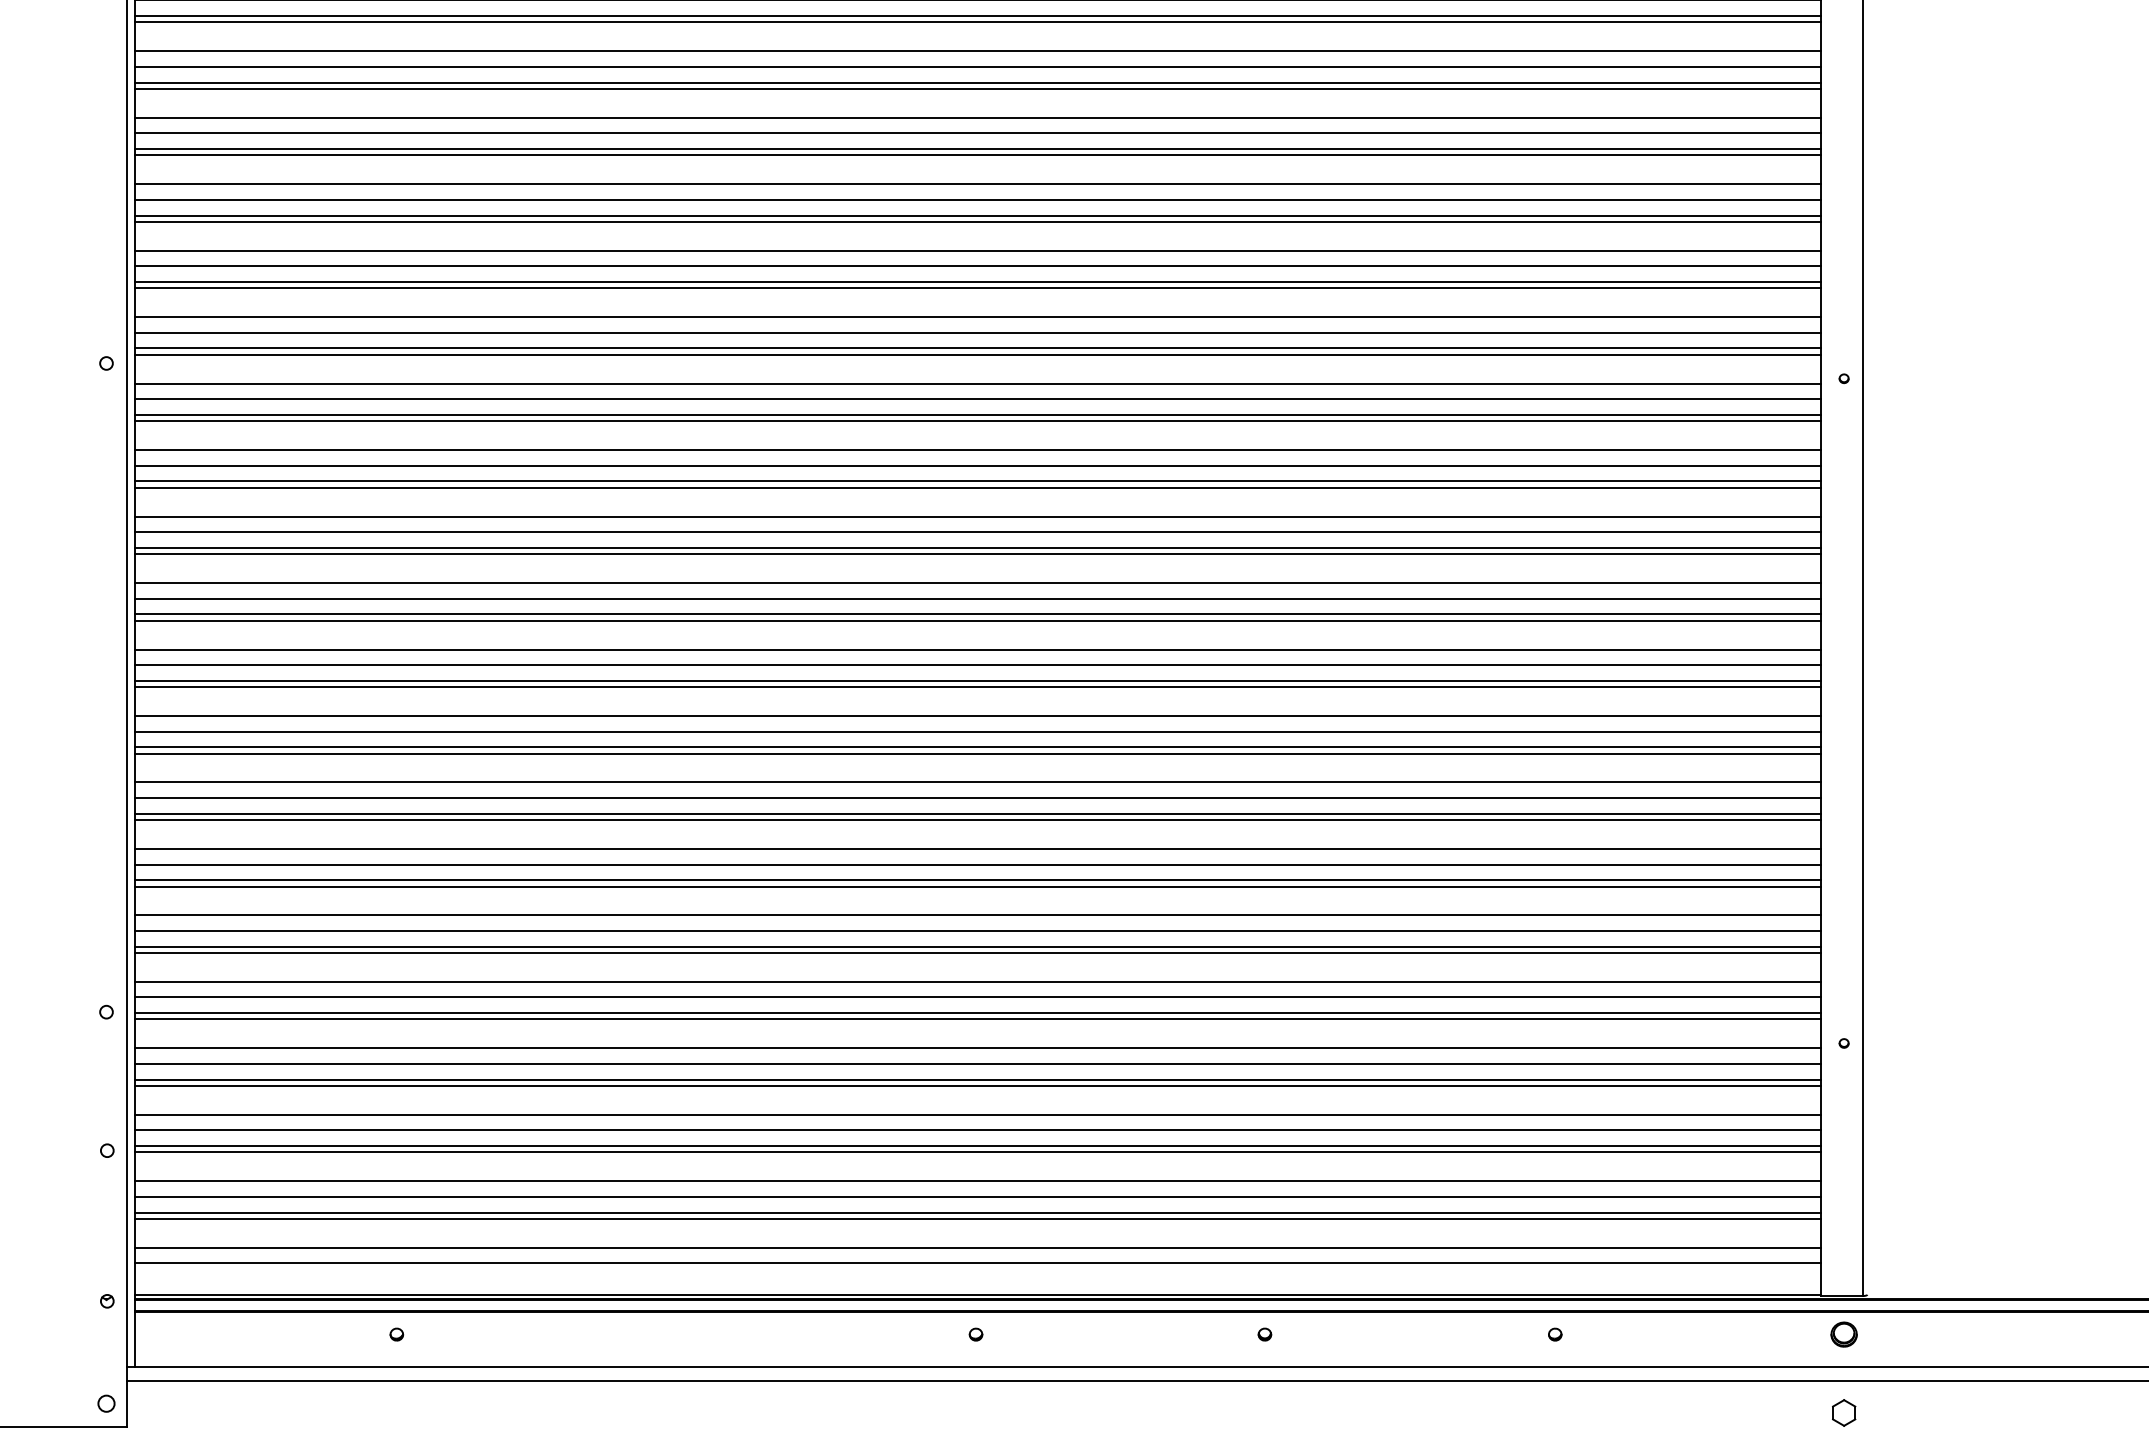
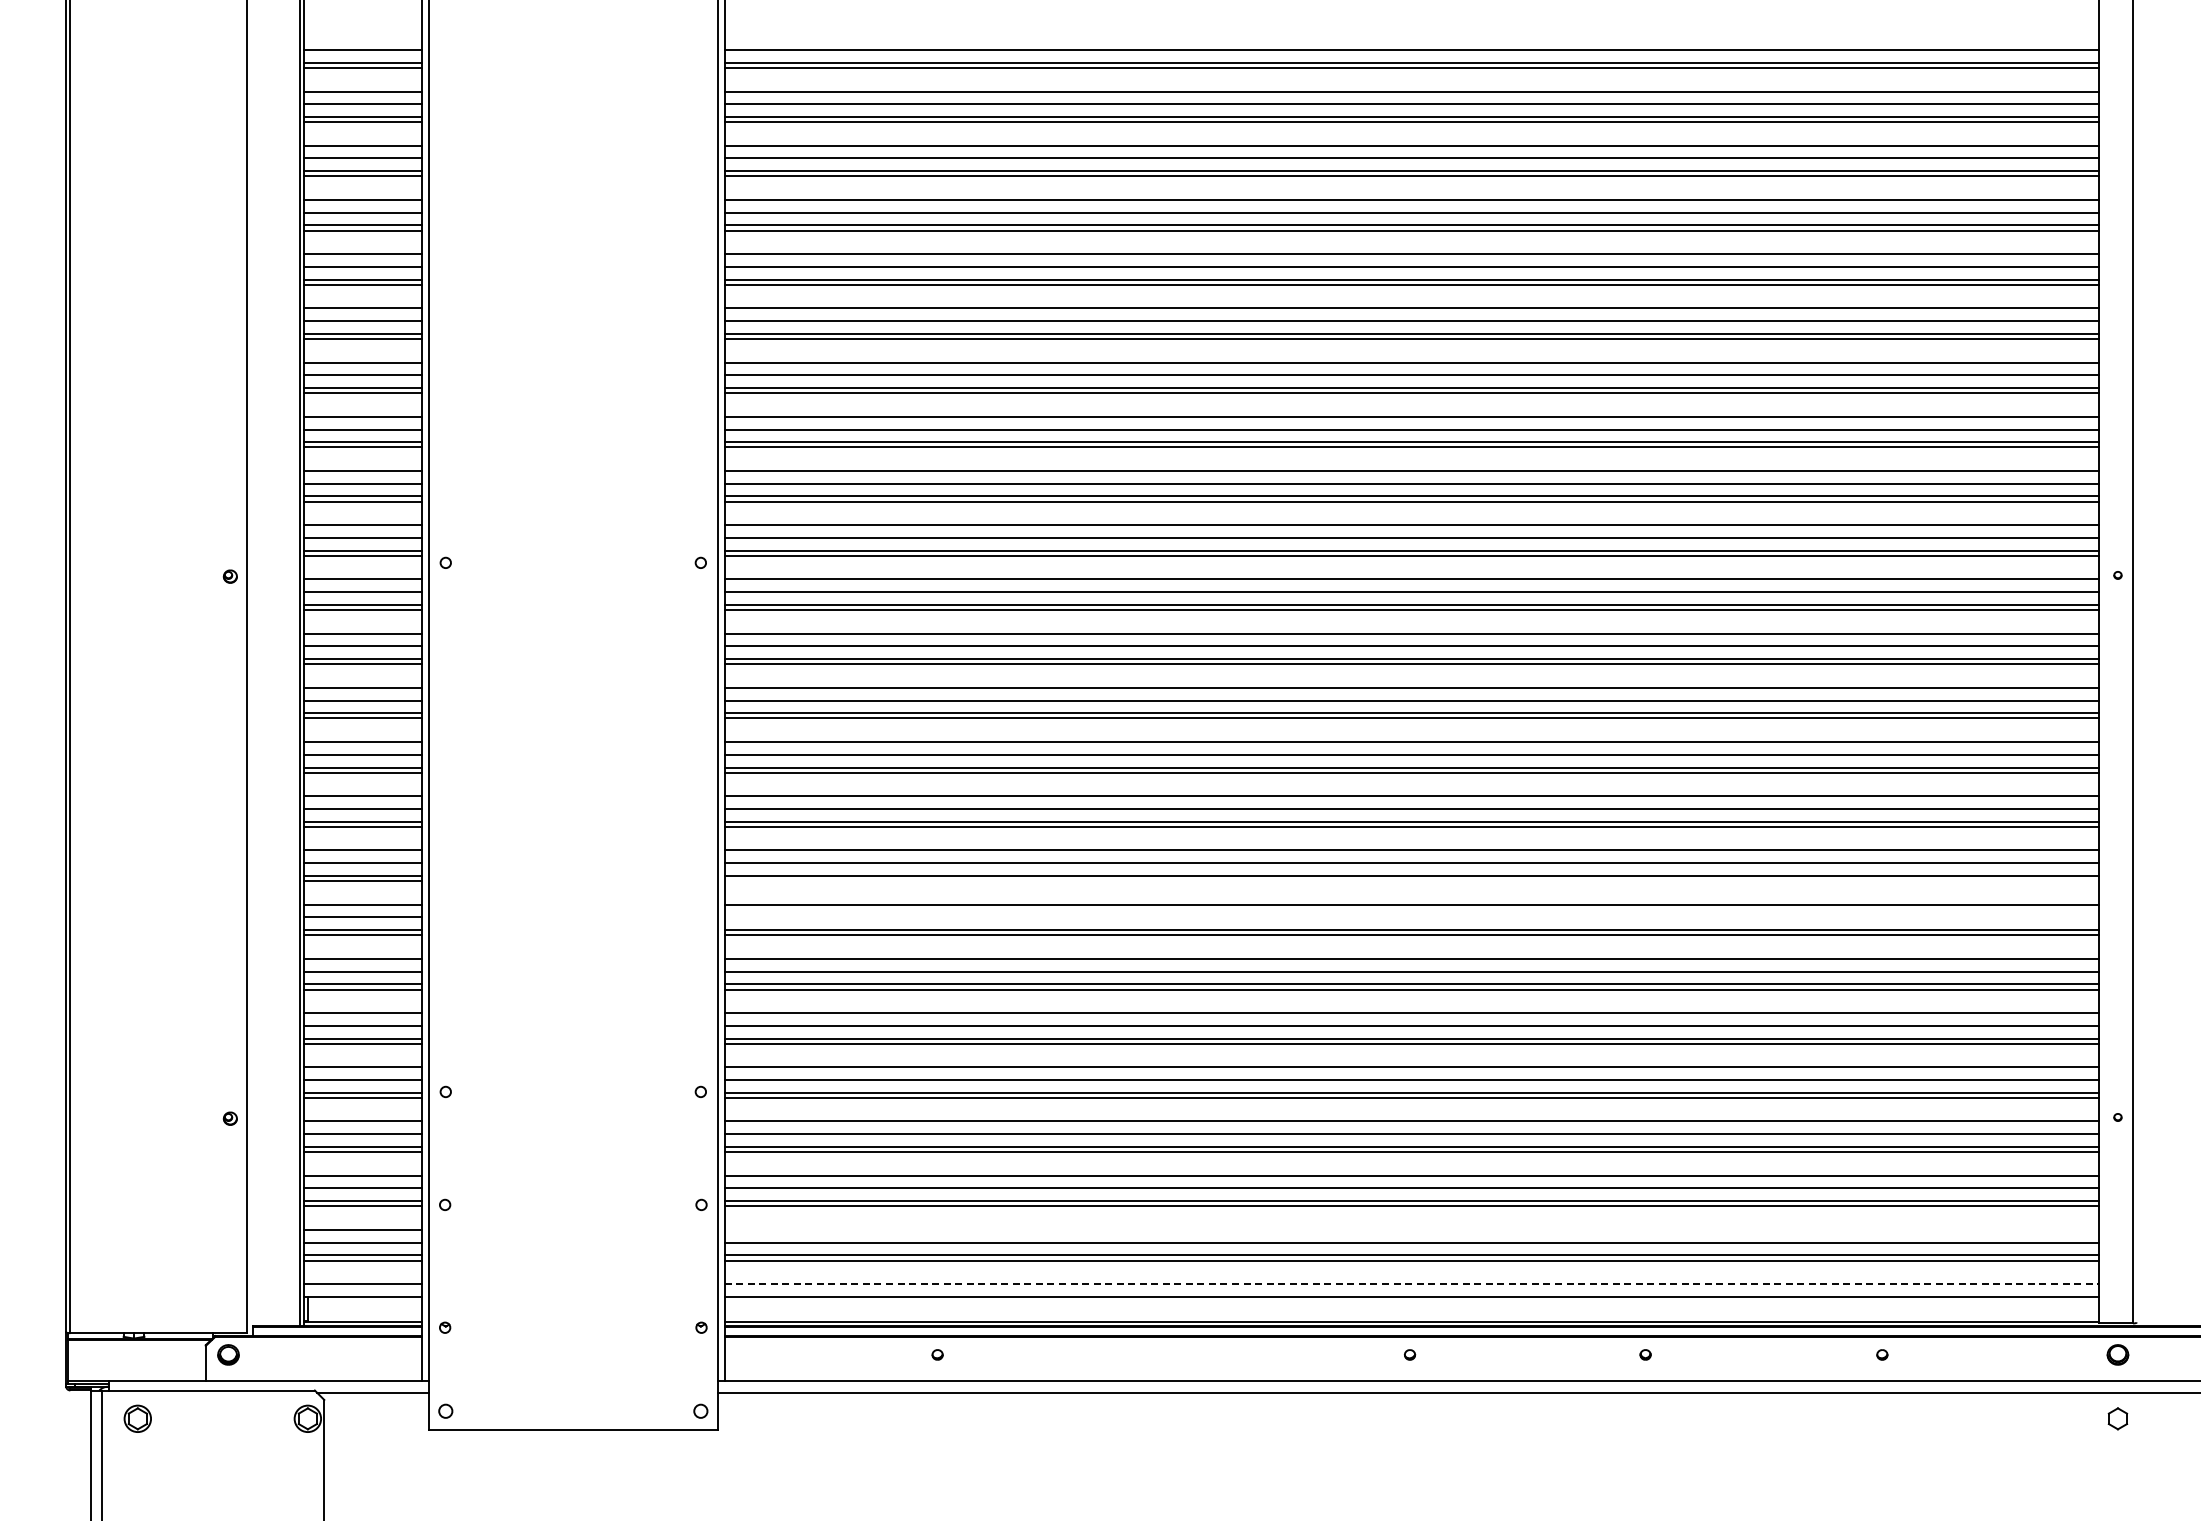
line: (977, 754) -> (1411, 881), removed
line: (977, 798) -> (1411, 917), removed
line: (977, 1180) -> (1411, 1229), removed
line: (979, 1248) -> (1412, 1284), solid -> dashed

